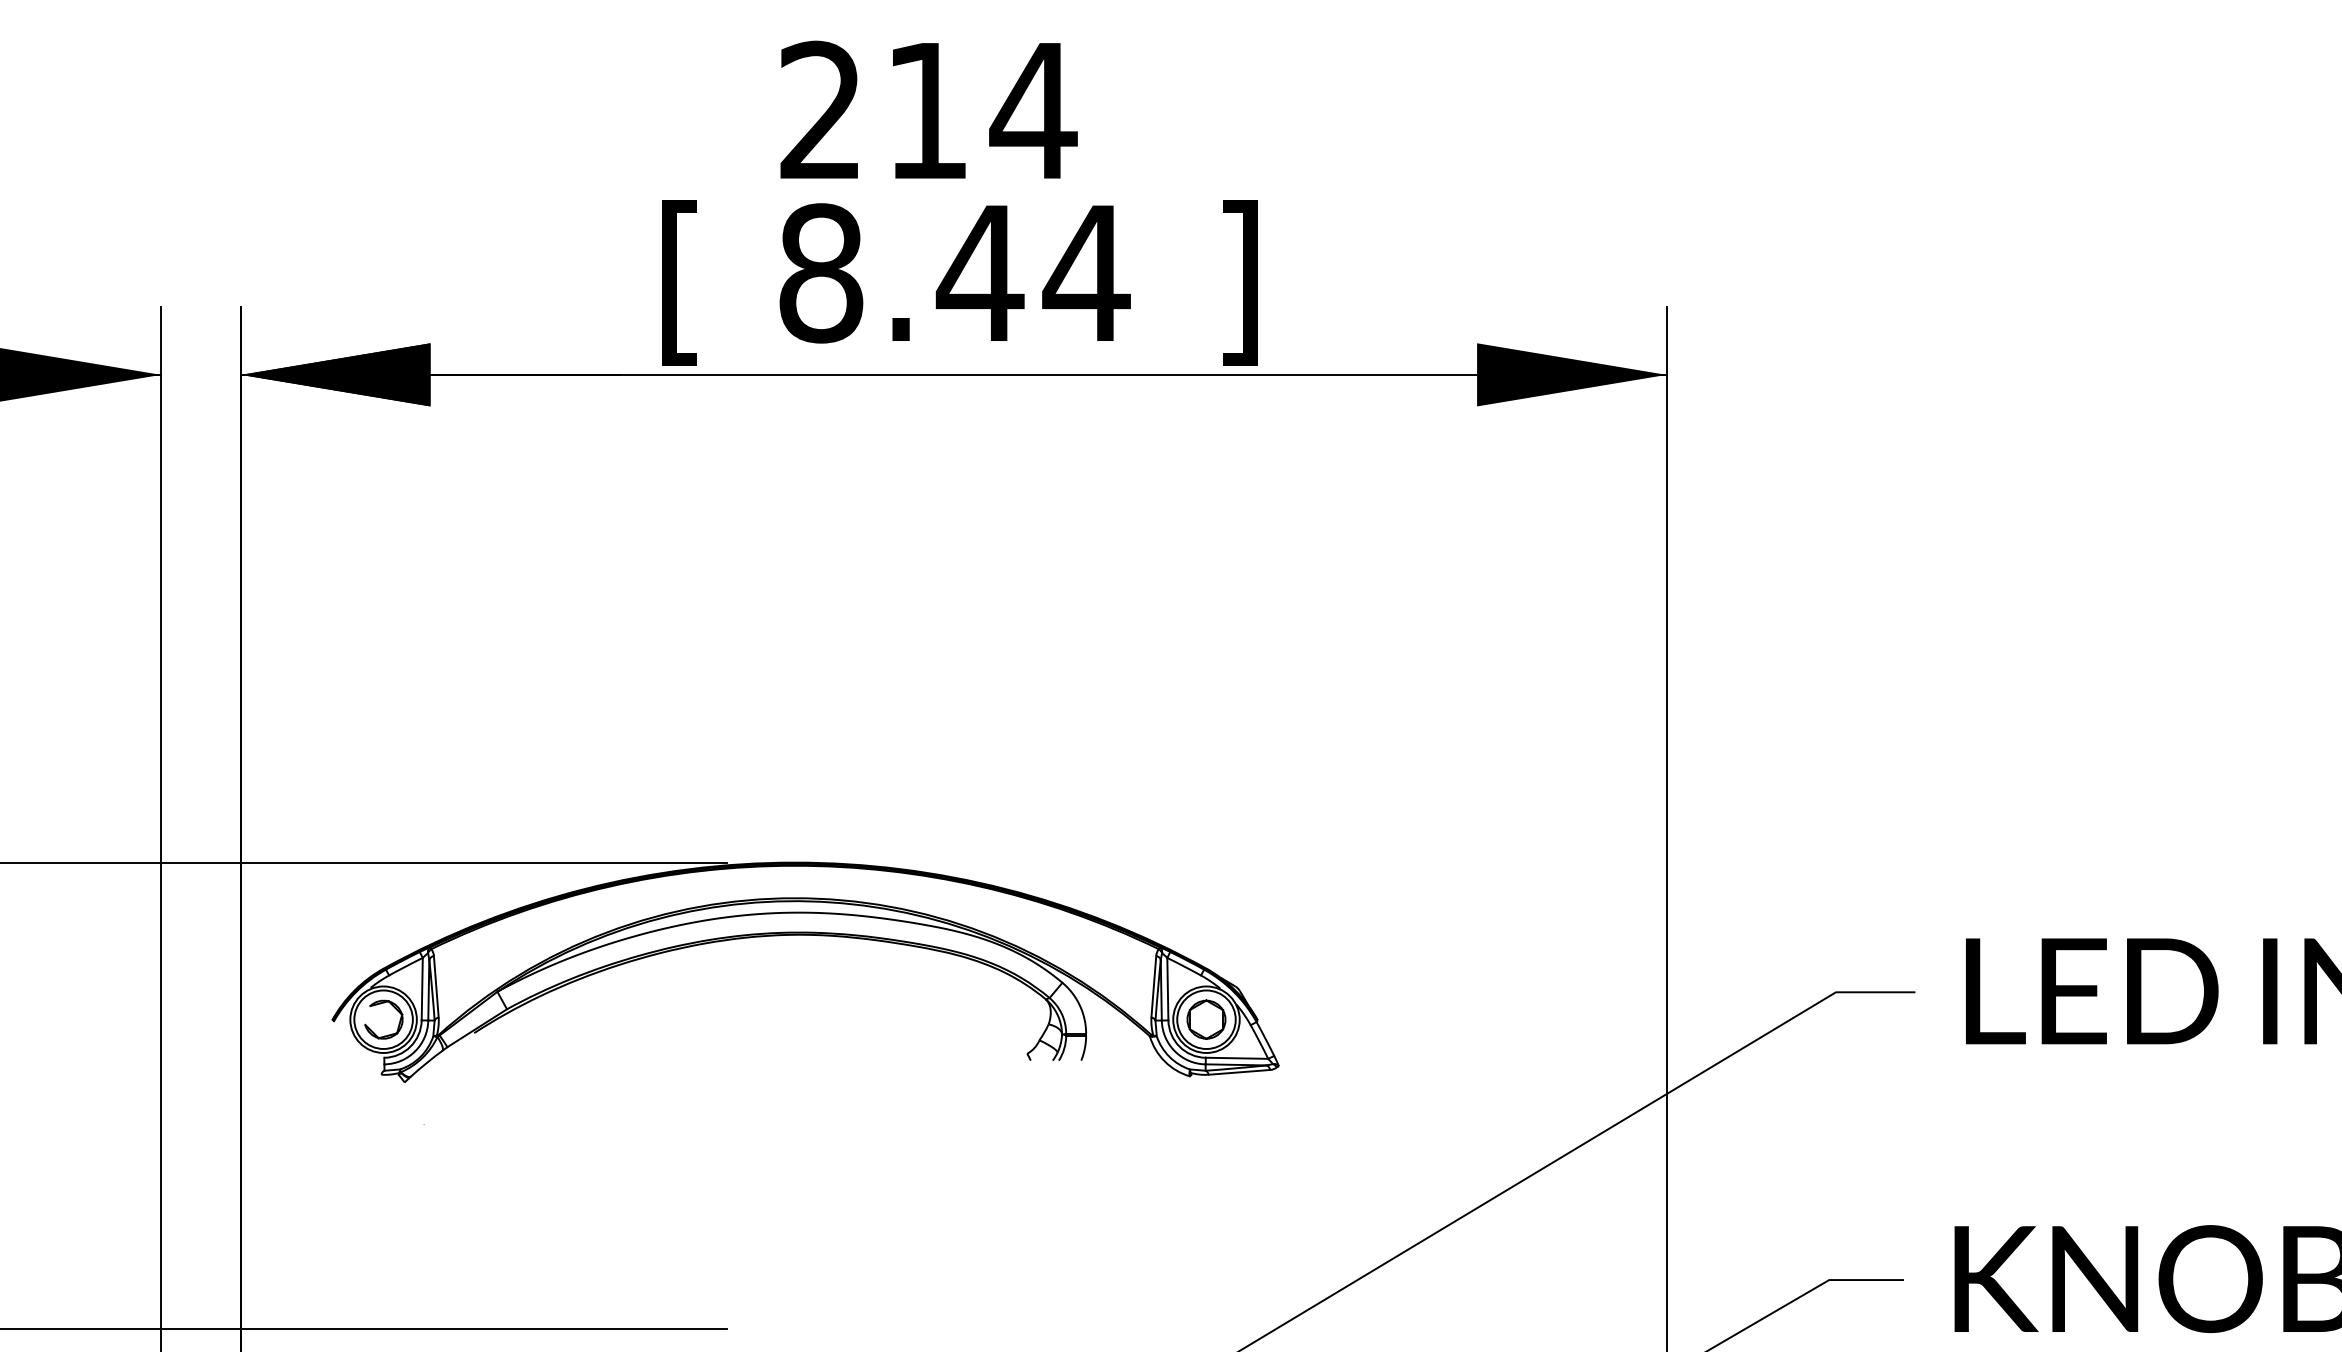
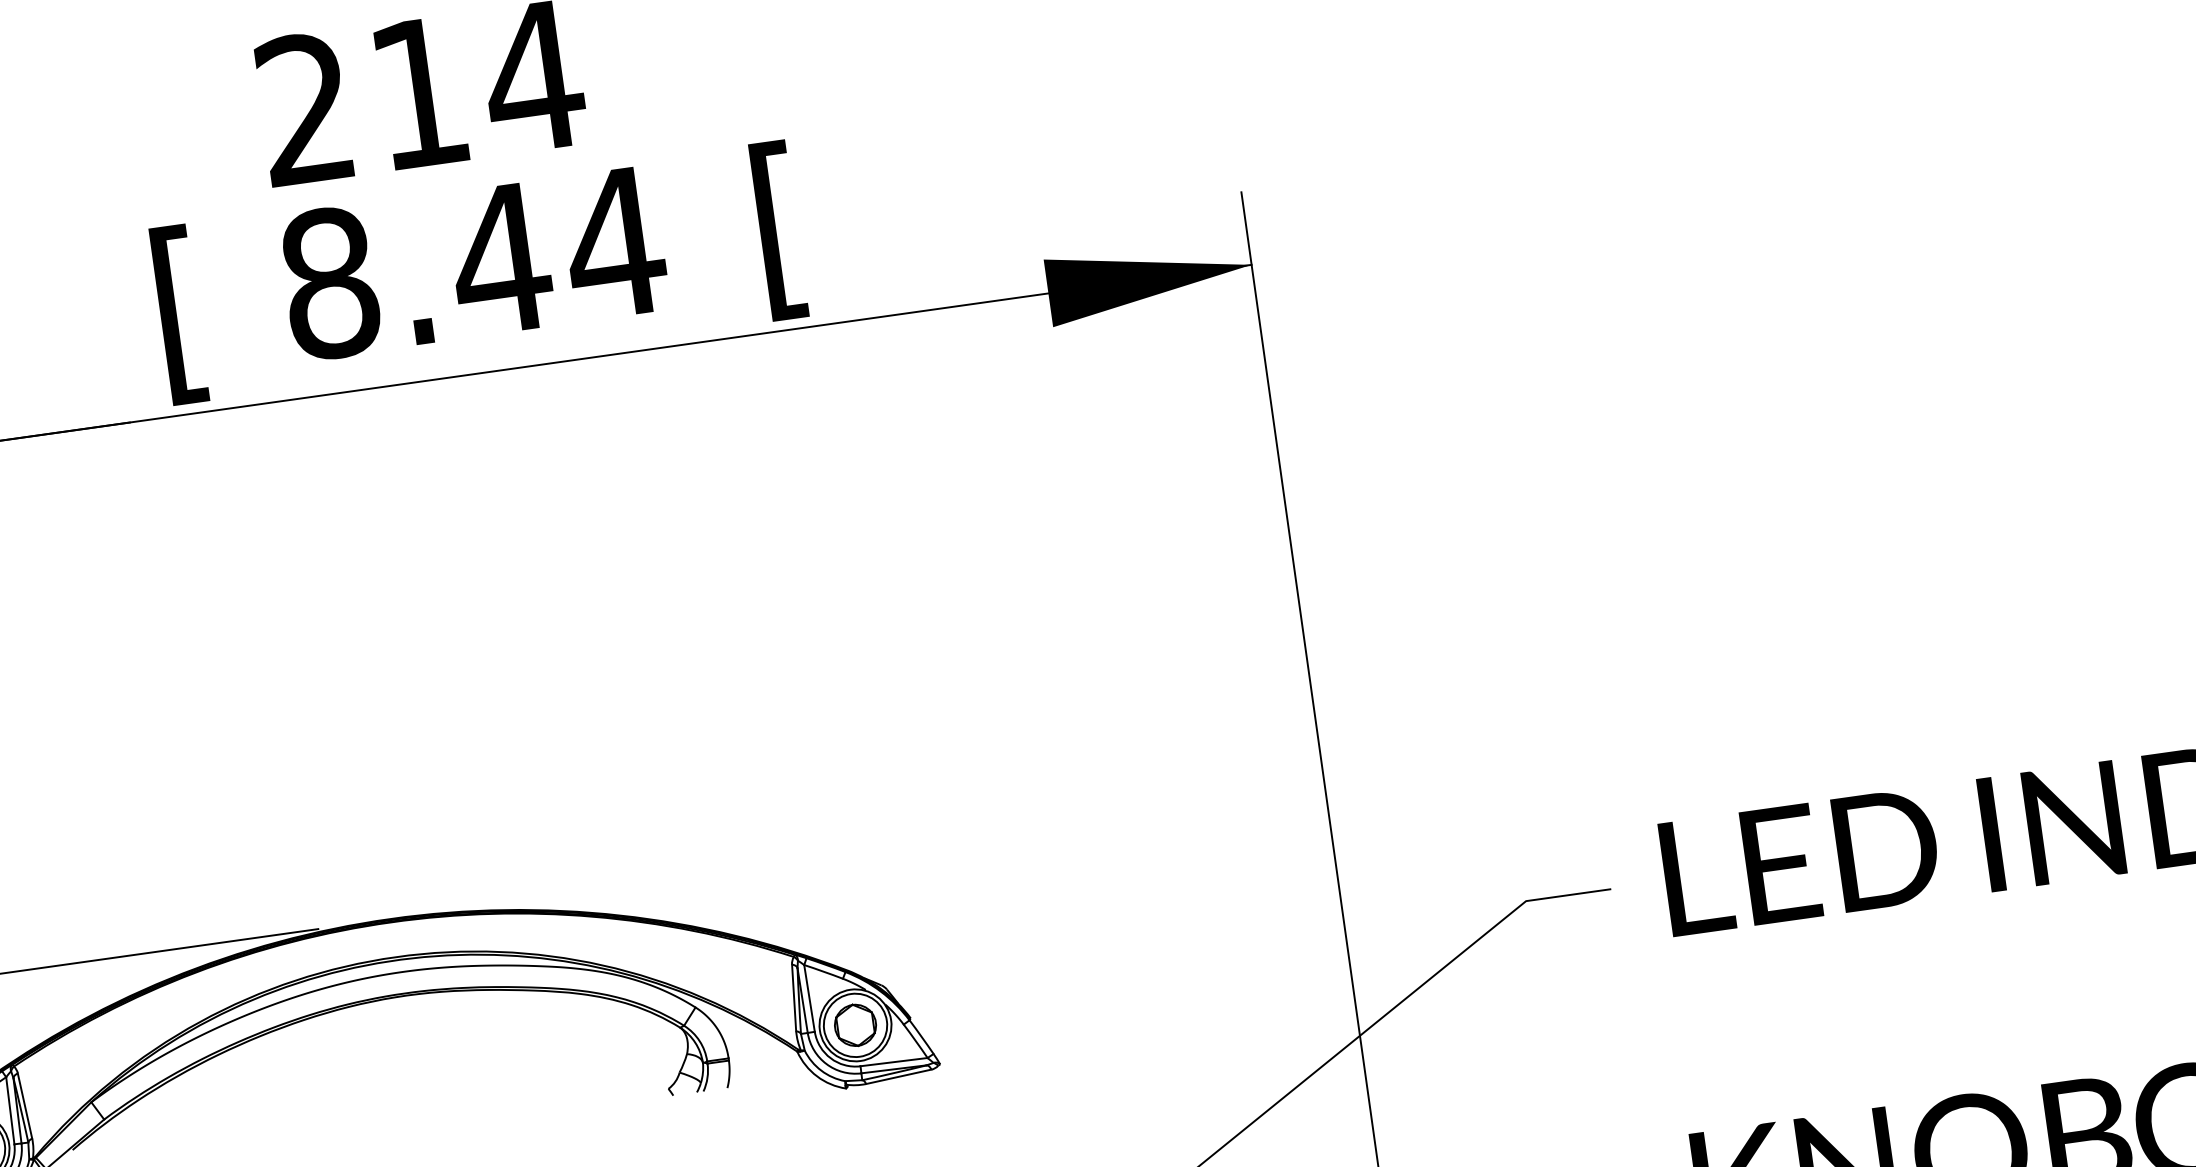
text: (1239, 282) -> (779, 230), ] -> [

